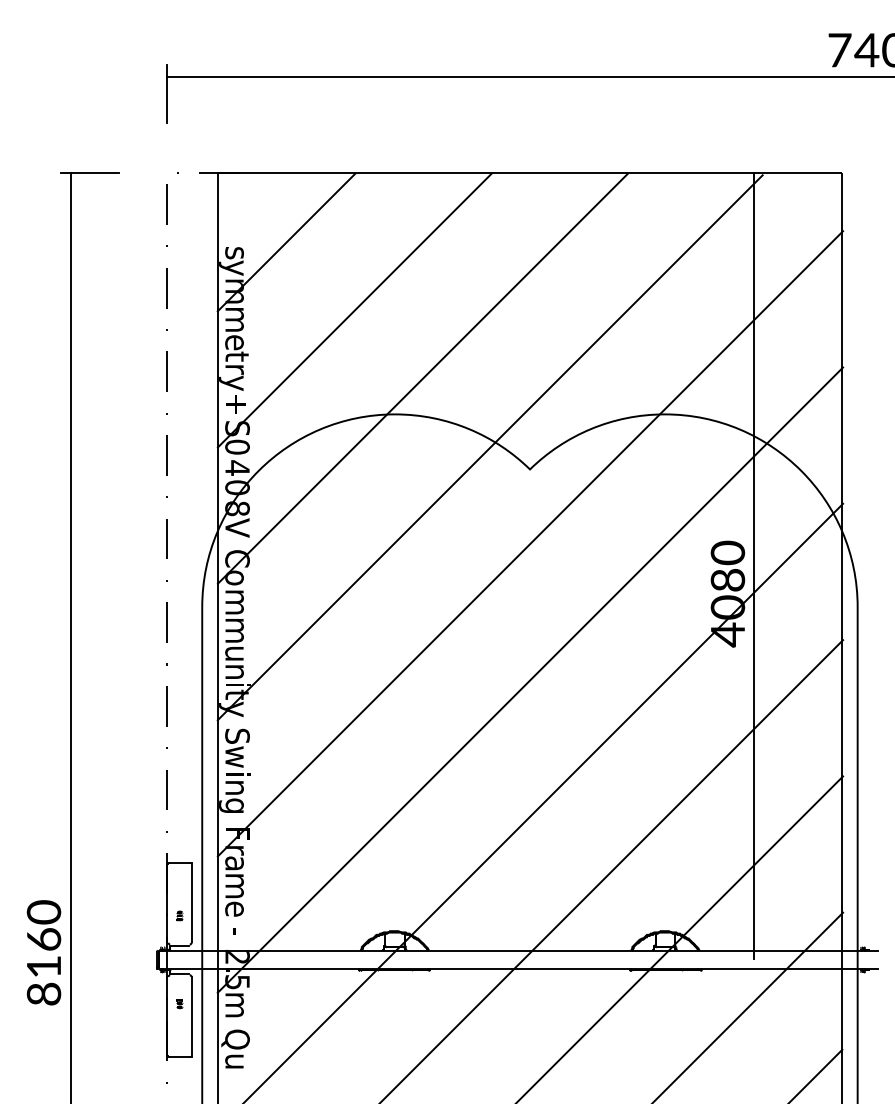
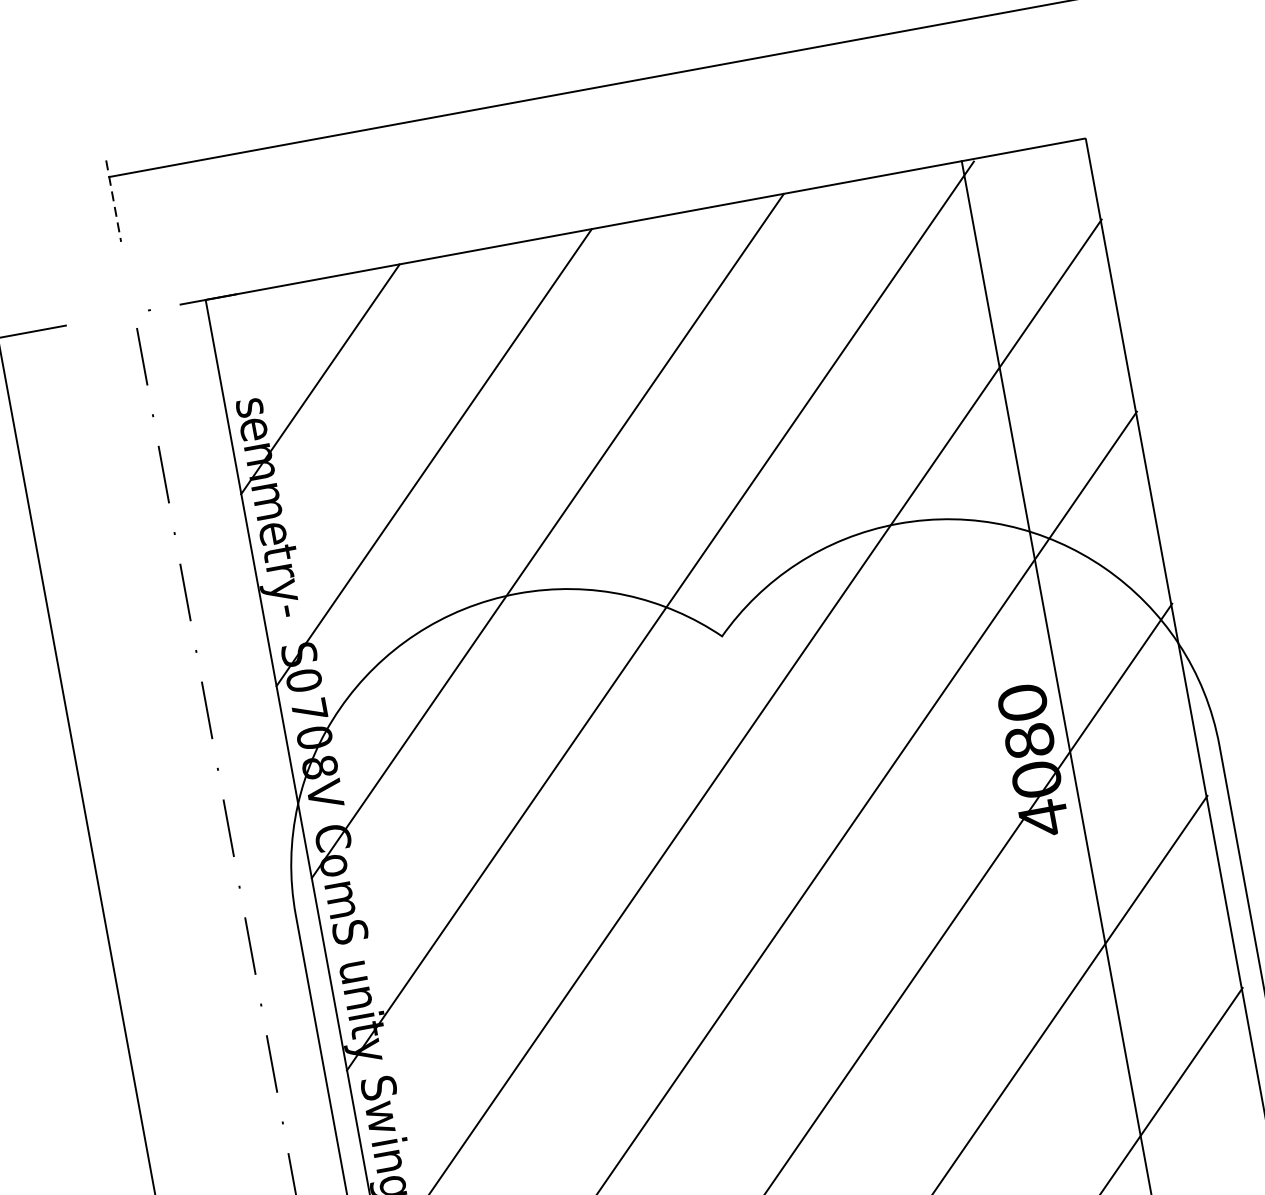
line: (167, 94) -> (114, 201), solid -> dashed
text: (231, 268) -> (249, 430), y -> e
text: (235, 403) -> (290, 619), + -> -
text: (237, 467) -> (309, 709), 4 -> 7
text: (237, 630) -> (351, 938), m -> S

